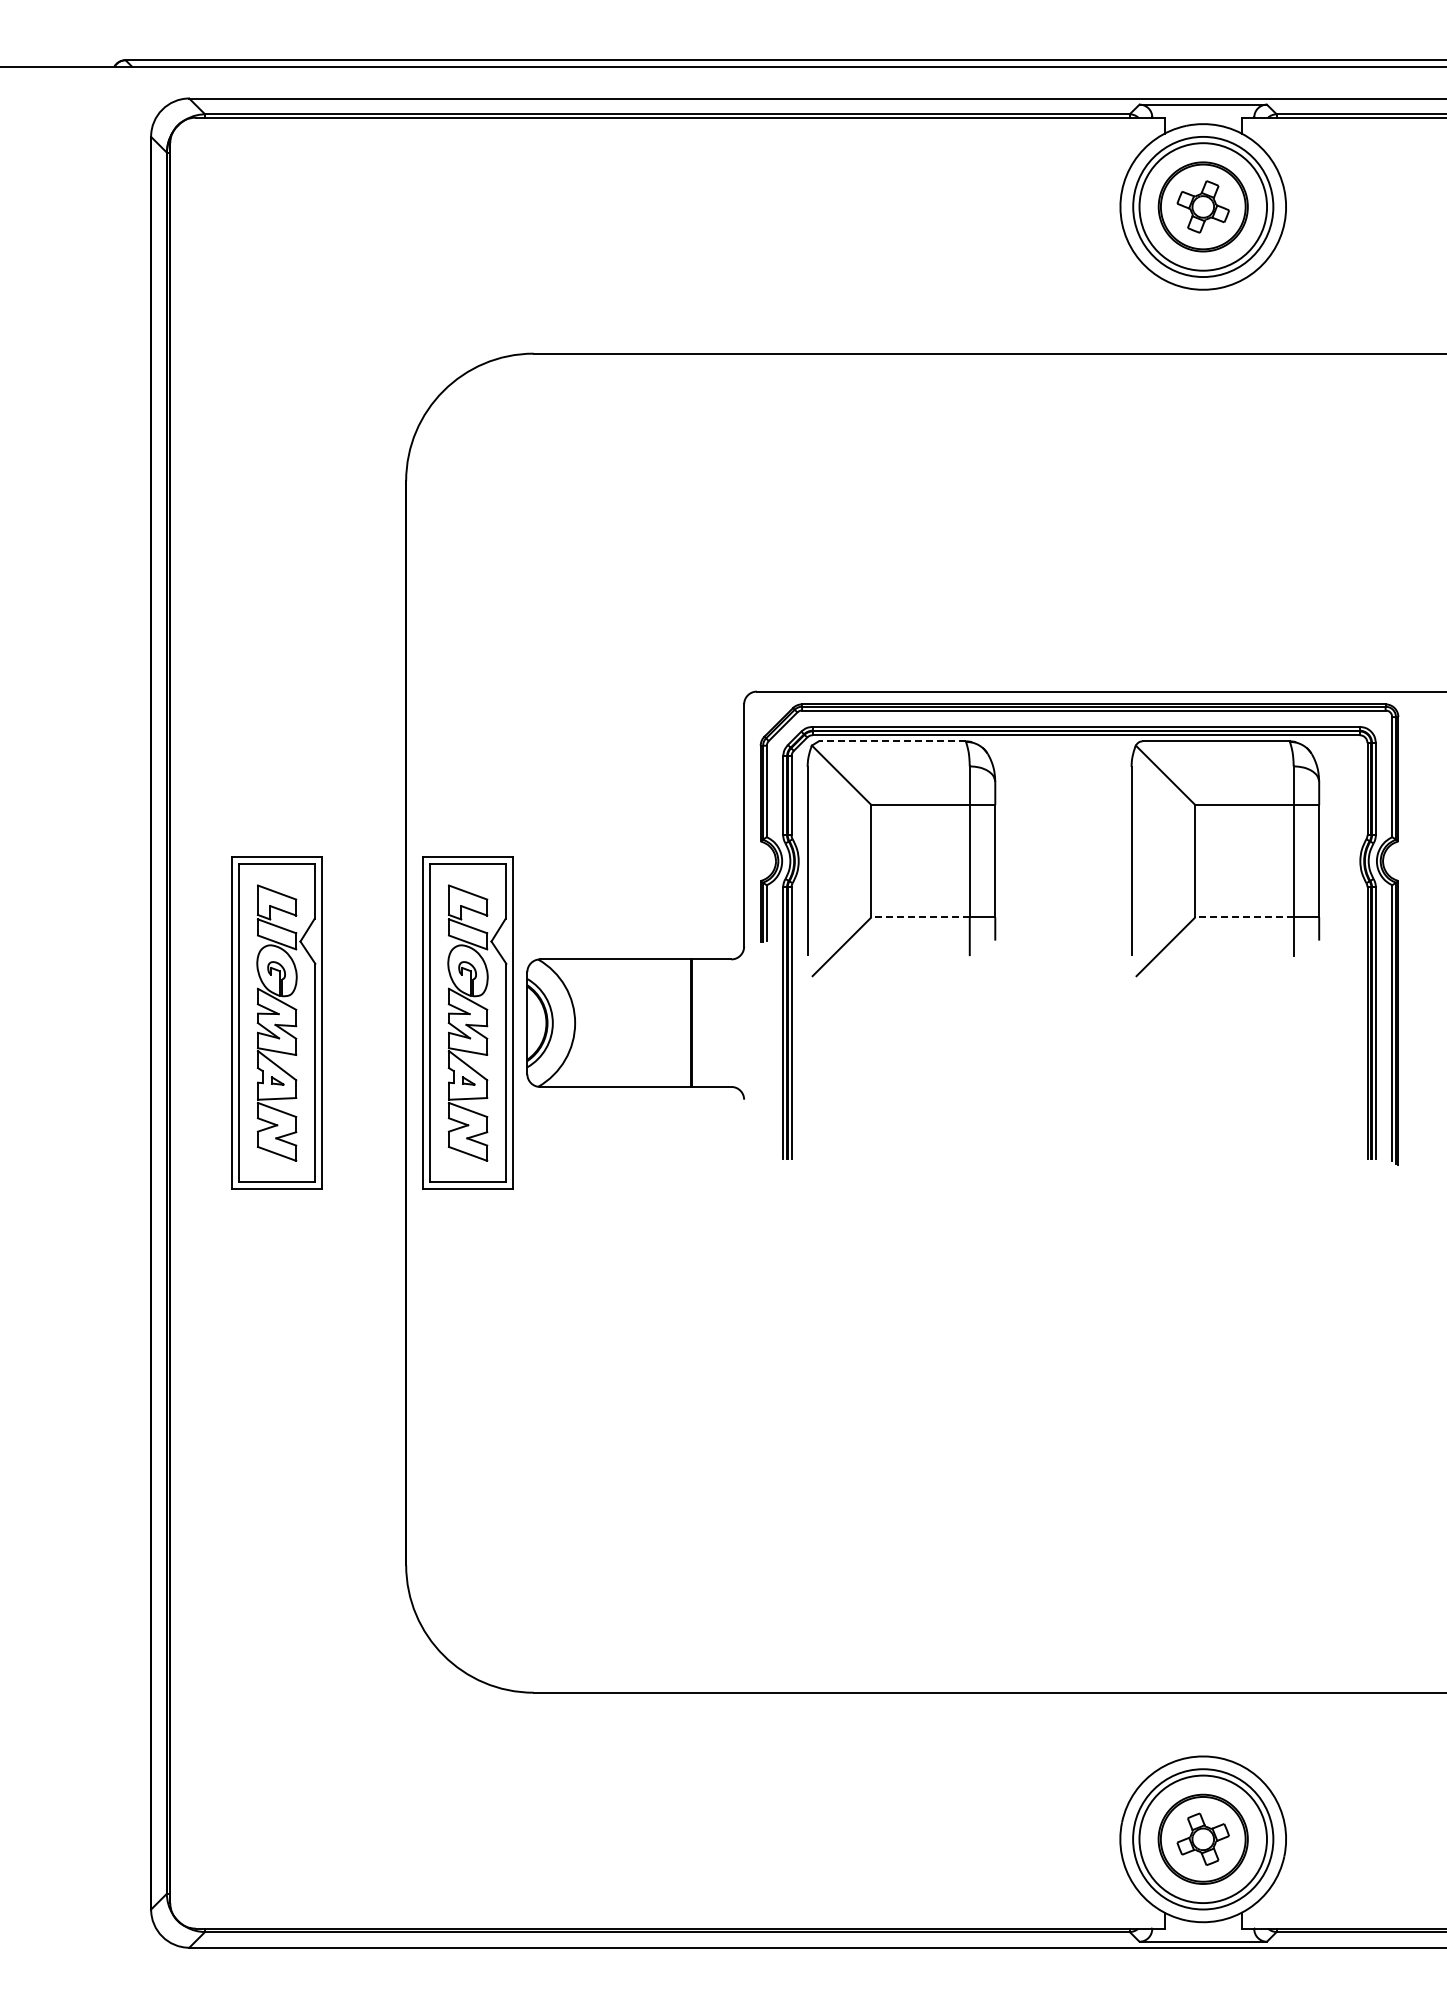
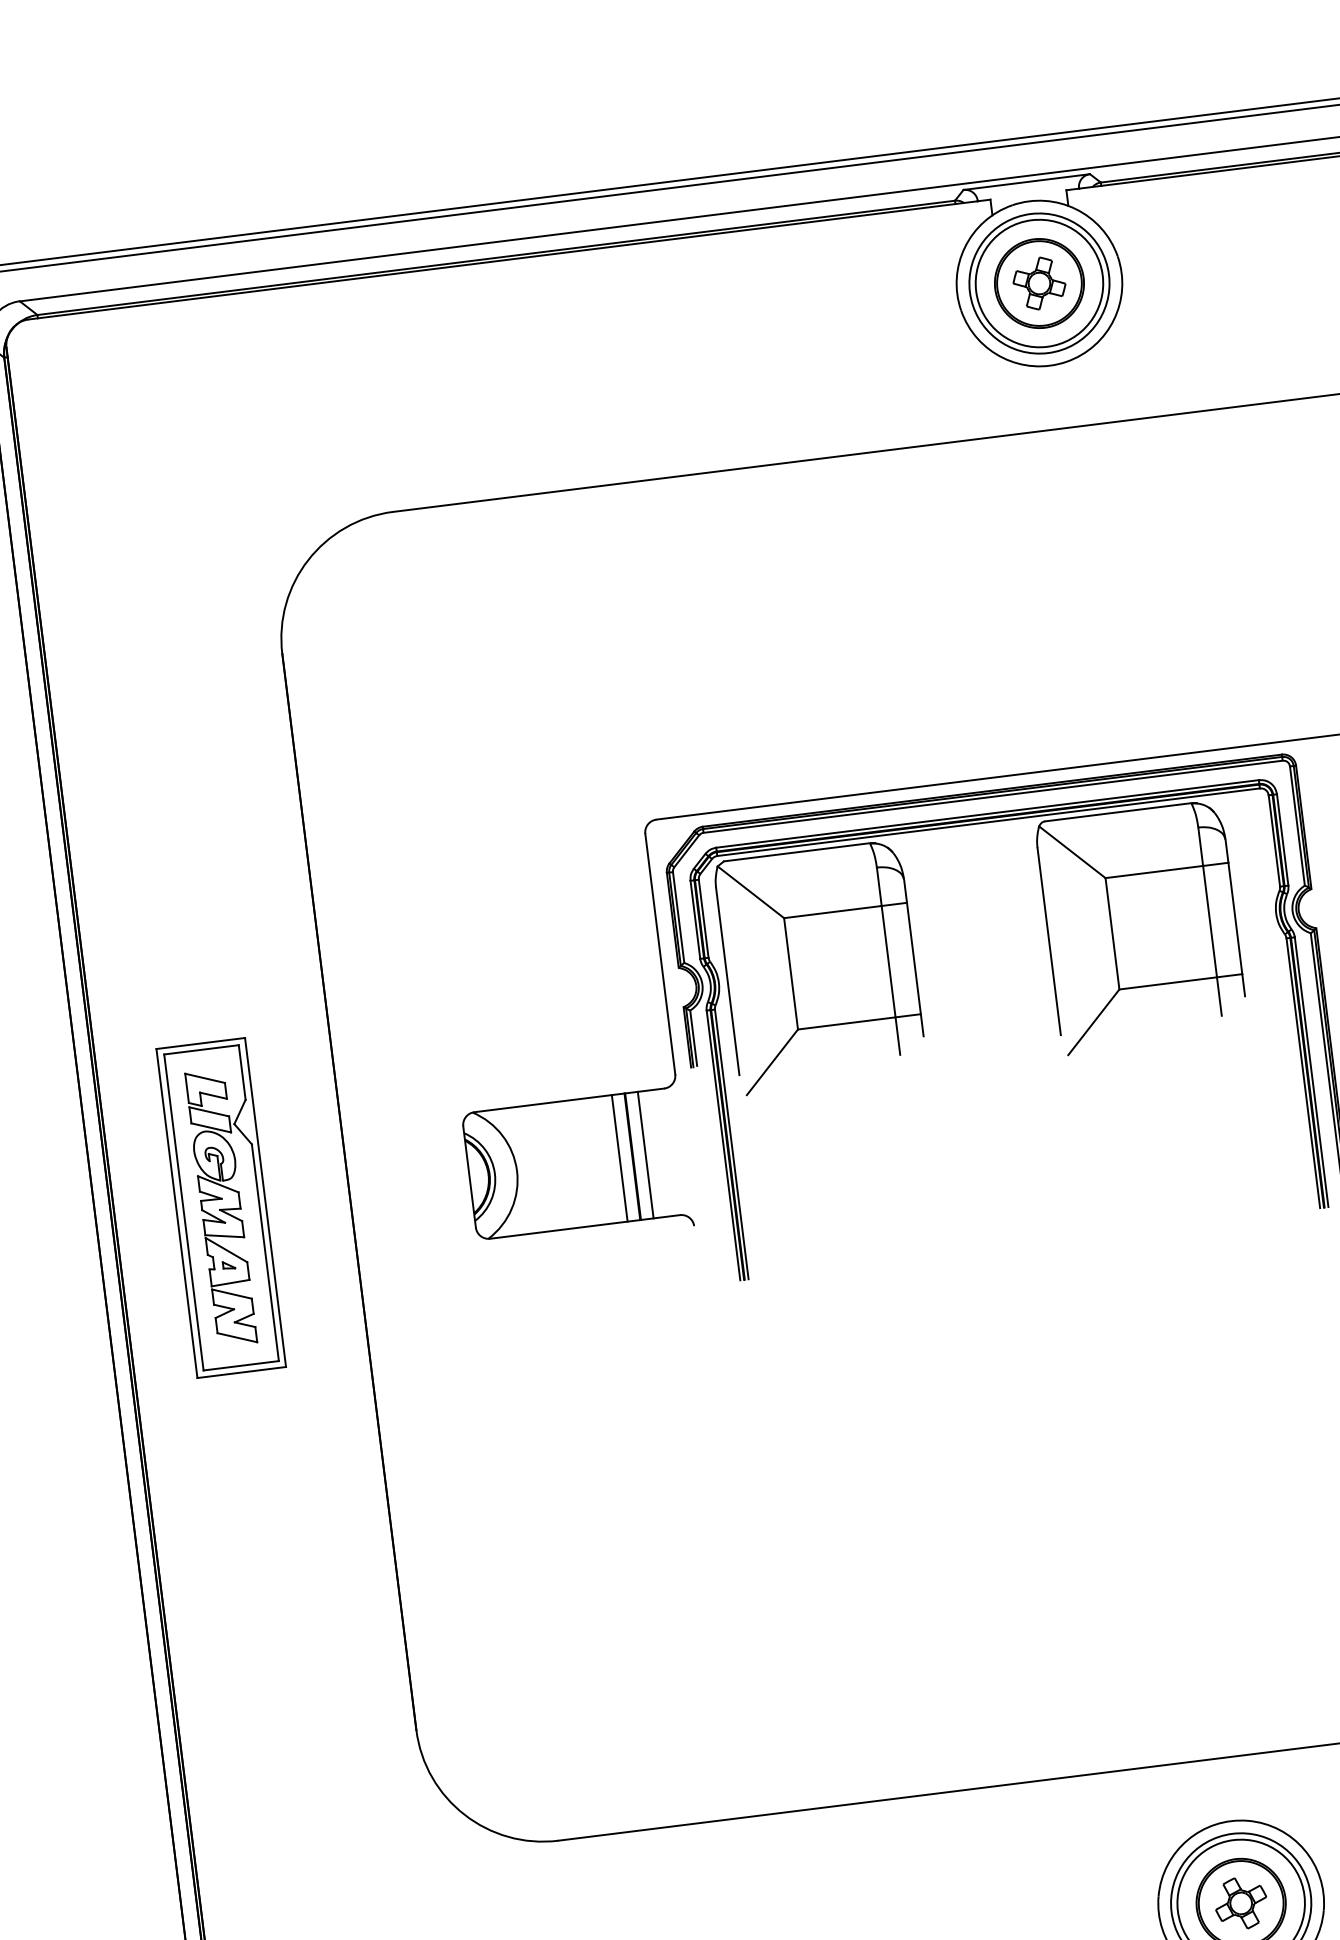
line: (892, 741) -> (797, 852), dashed -> solid
line: (920, 917) -> (846, 1023), dashed -> solid
line: (1244, 917) -> (1168, 983), dashed -> solid
part: (467, 1022) -> (410, 1183), removed
line: (678, 1022) -> (619, 1157), added
line: (704, 1022) -> (645, 1154), added

